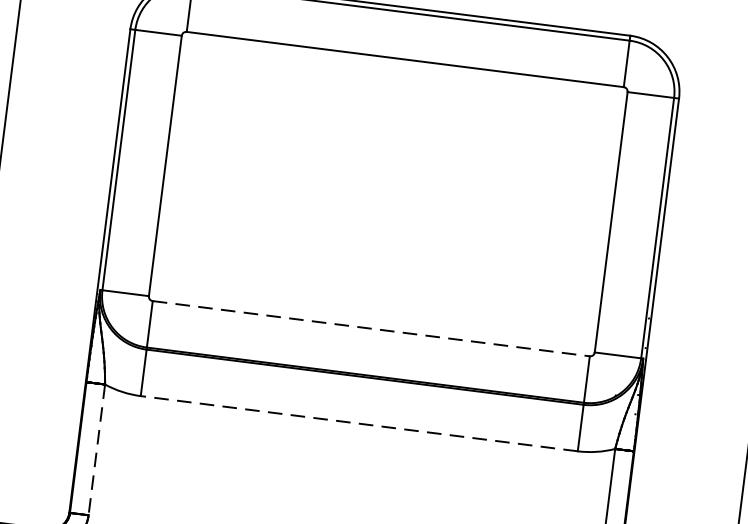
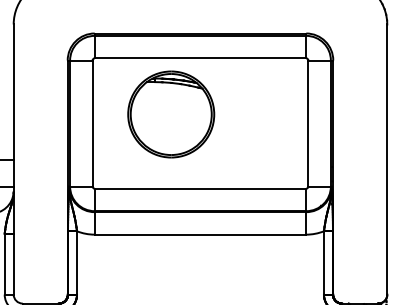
part: (330, 167) -> (171, 114), added
line: (371, 328) -> (200, 188), dashed -> solid
line: (359, 423) -> (200, 234), dashed -> solid
line: (97, 449) -> (77, 262), dashed -> solid

